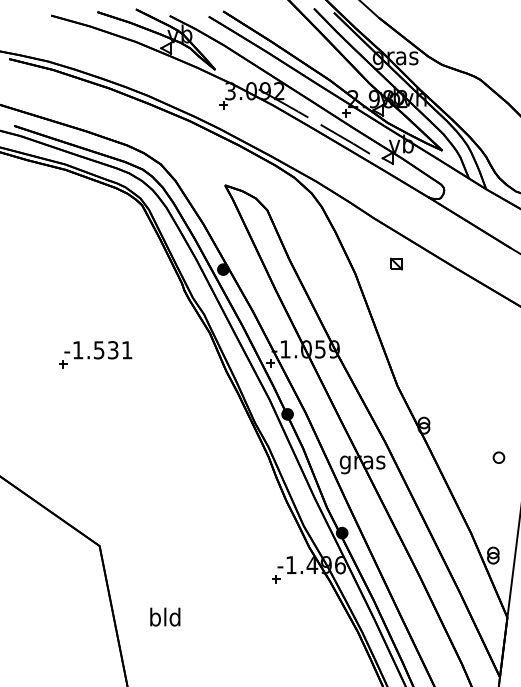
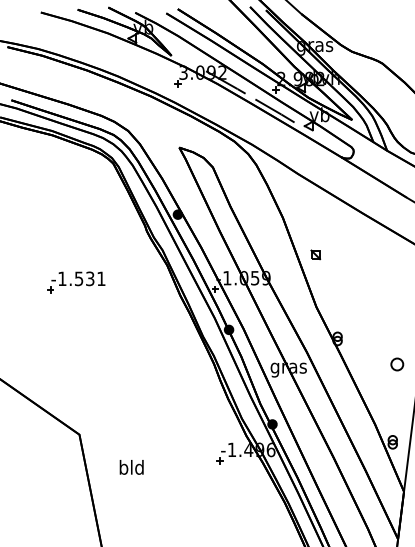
part: (396, 263) -> (315, 254), moved
part: (498, 457) -> (396, 364), size x1.4
text: (165, 616) -> (131, 466), moved

